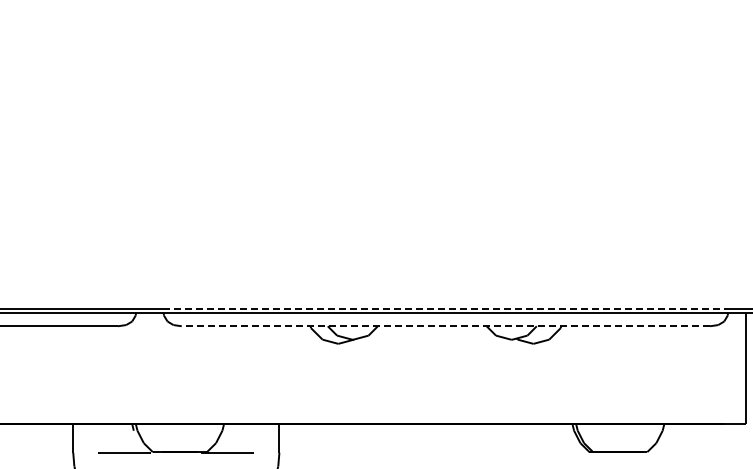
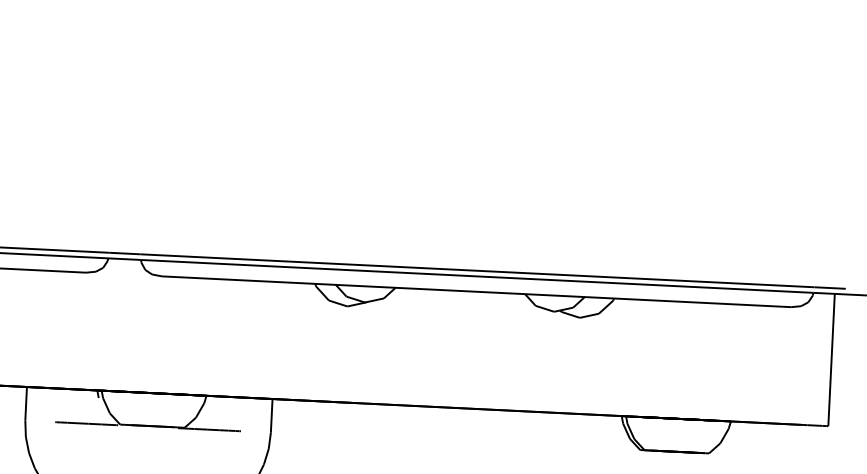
line: (445, 308) -> (477, 270), dashed -> solid
line: (445, 326) -> (476, 292), dashed -> solid

